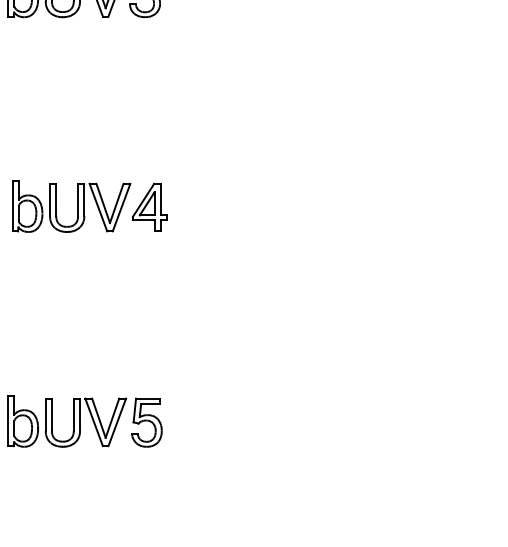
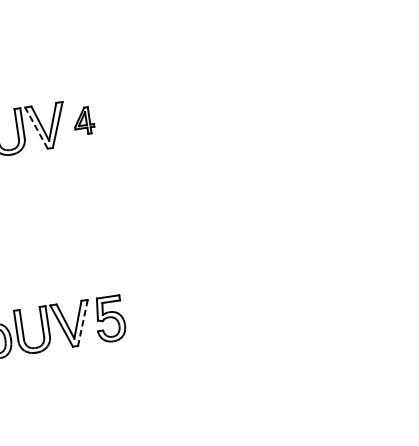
line: (98, 207) -> (36, 128), solid -> dashed
part: (149, 207) -> (83, 121), size x0.6
line: (117, 422) -> (83, 323), solid -> dashed

